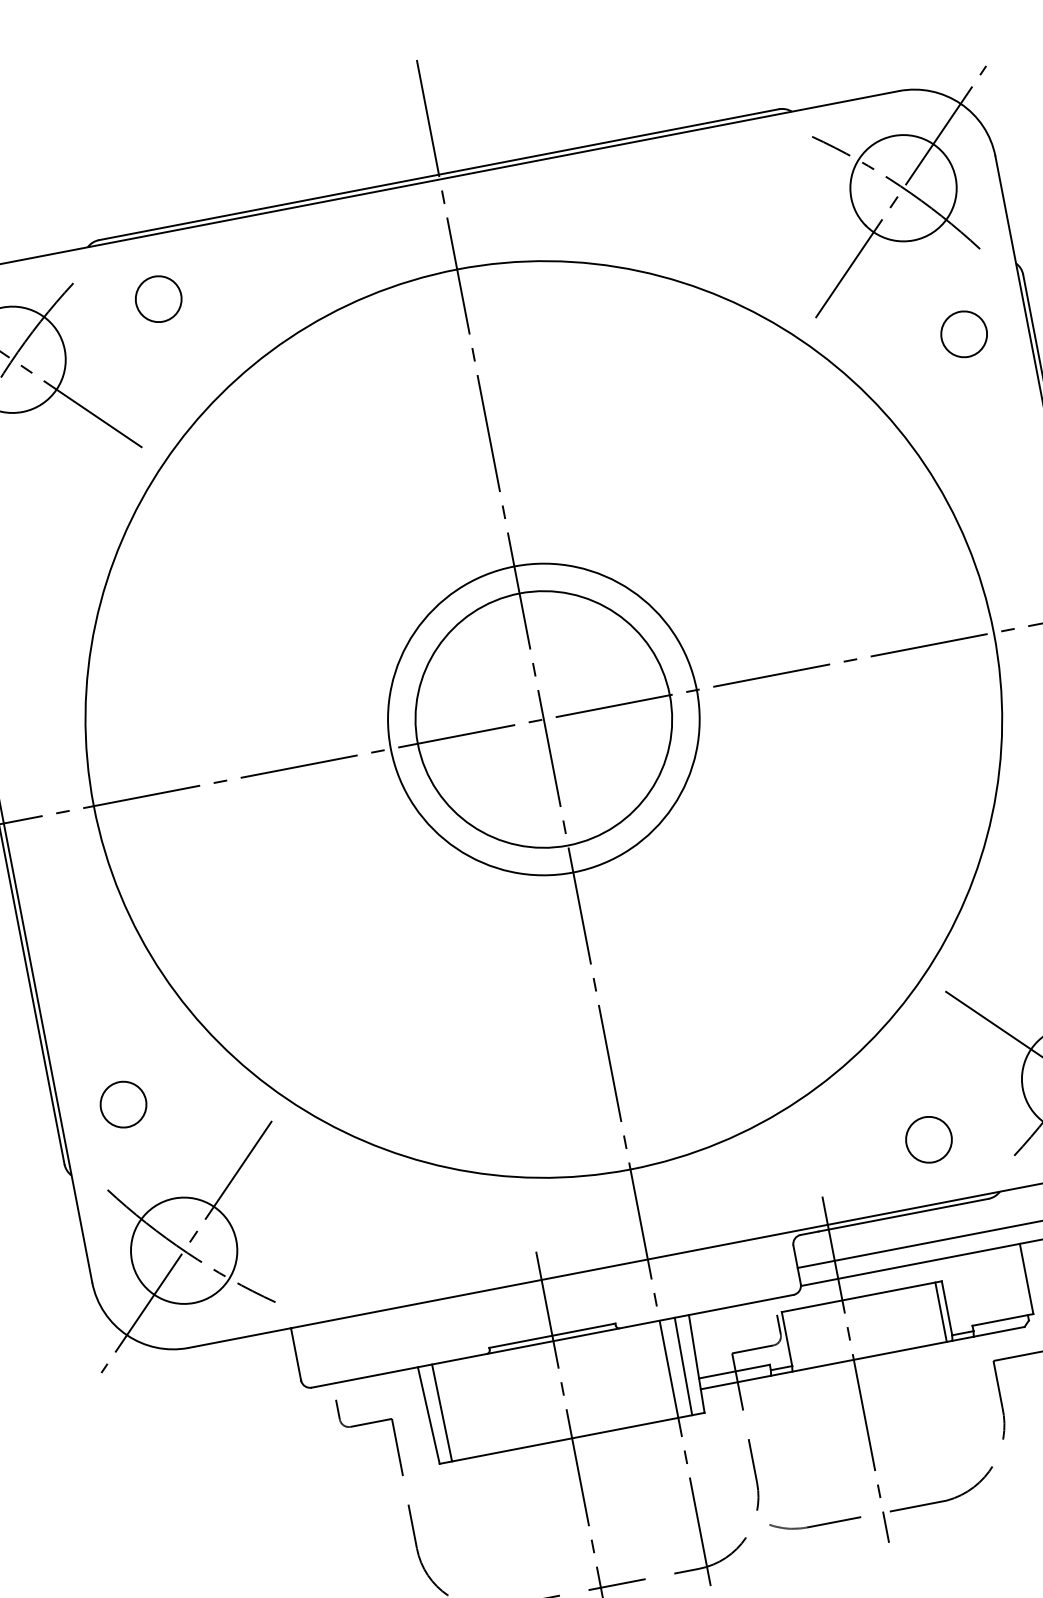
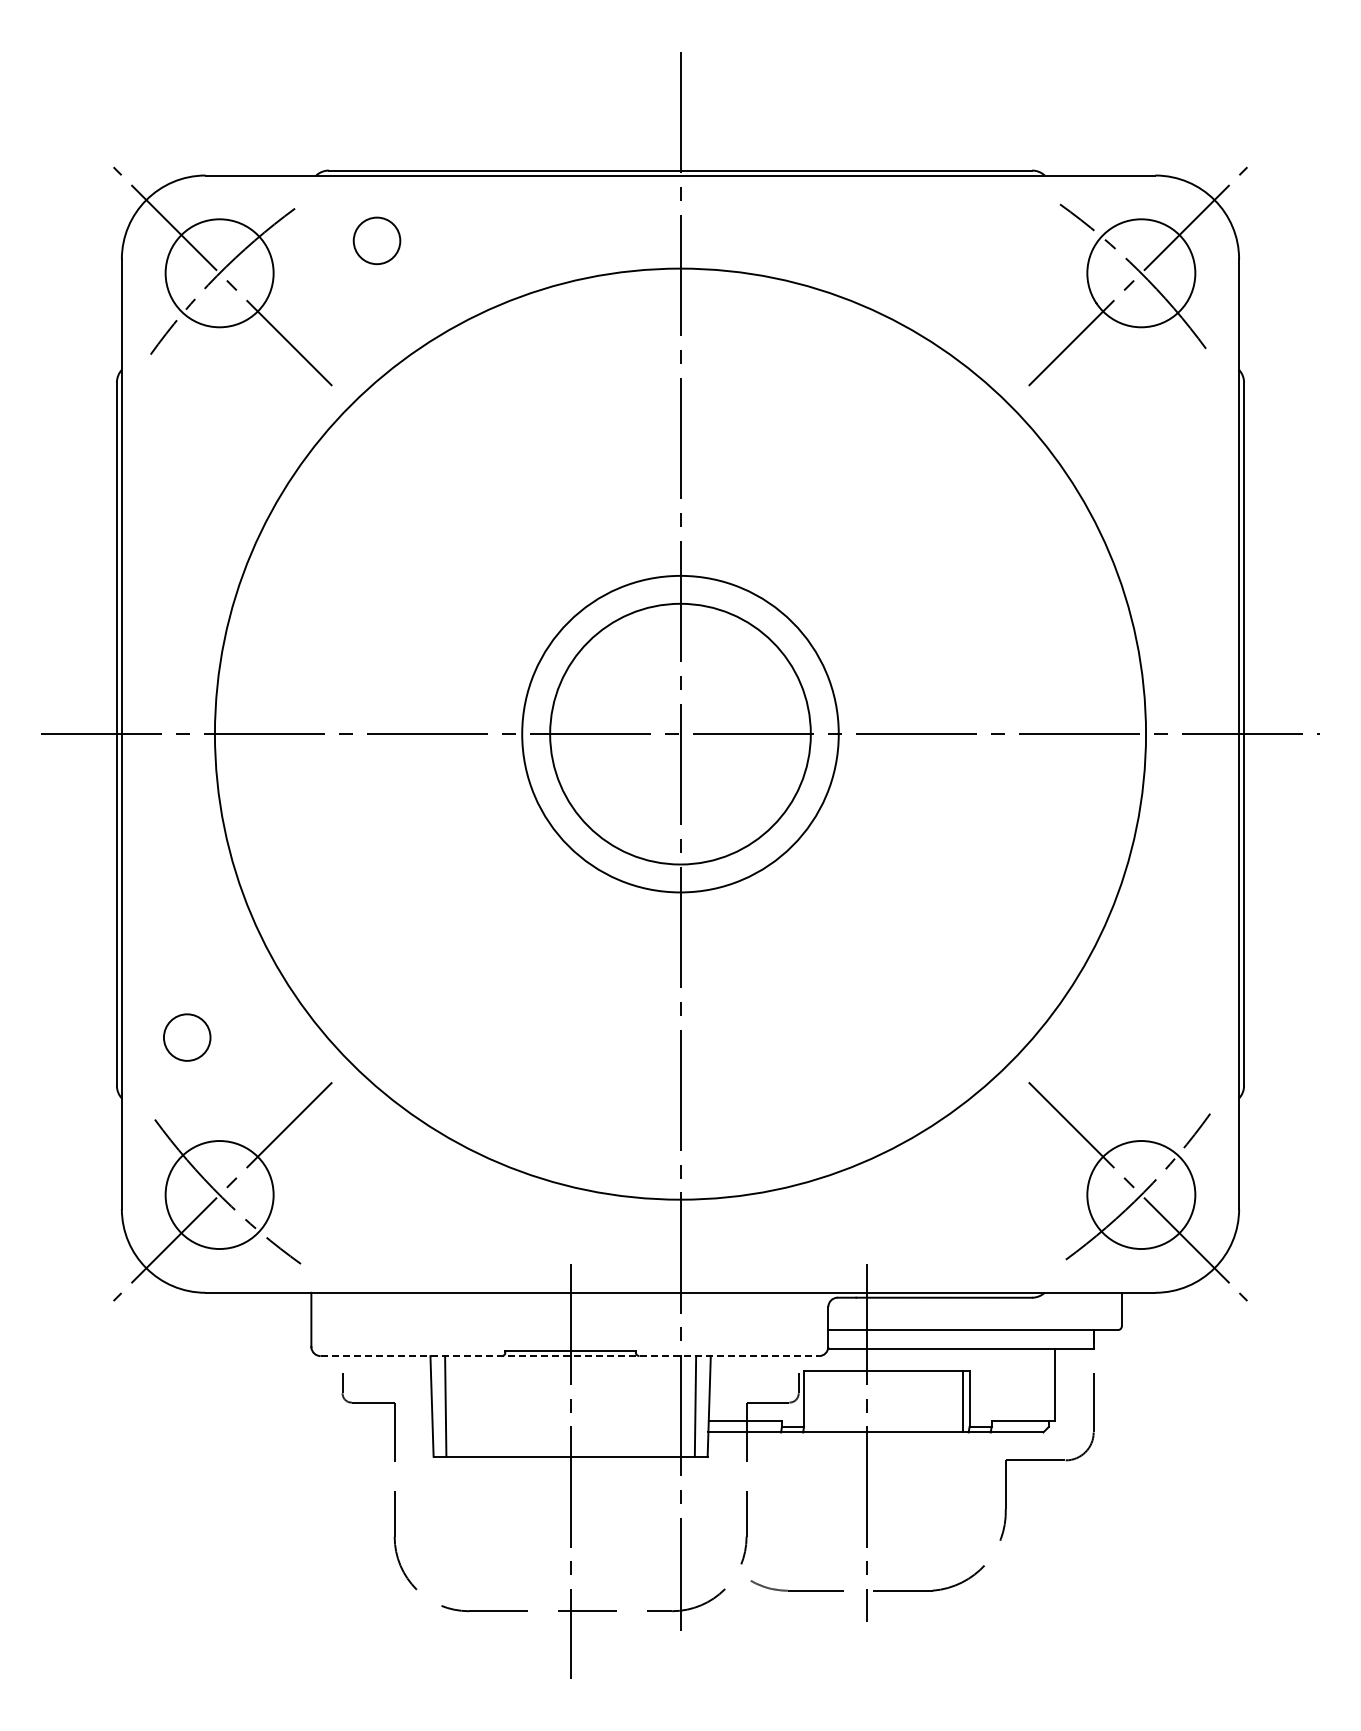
circle: (963, 334) -> (1173, 430), removed
circle: (928, 1139) -> (983, 1227), removed
line: (553, 1341) -> (570, 1356), solid -> dashed

